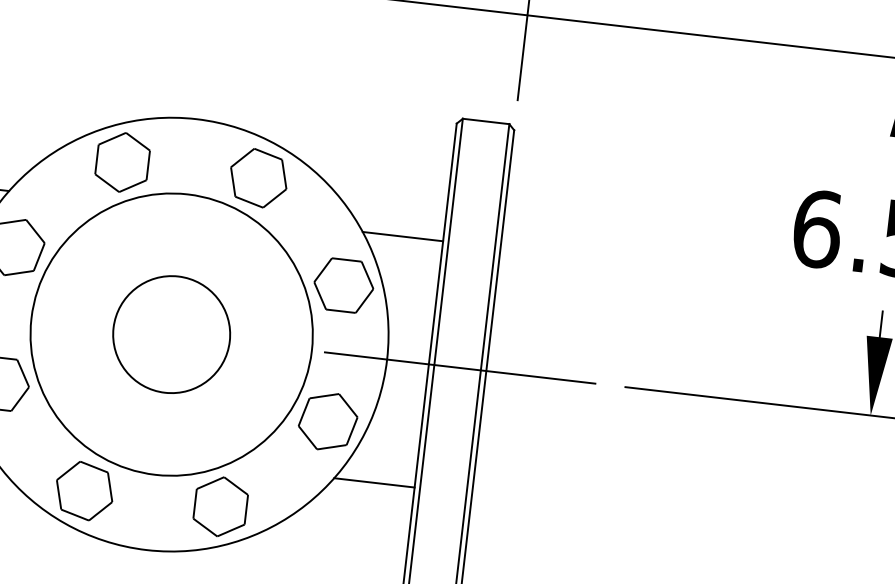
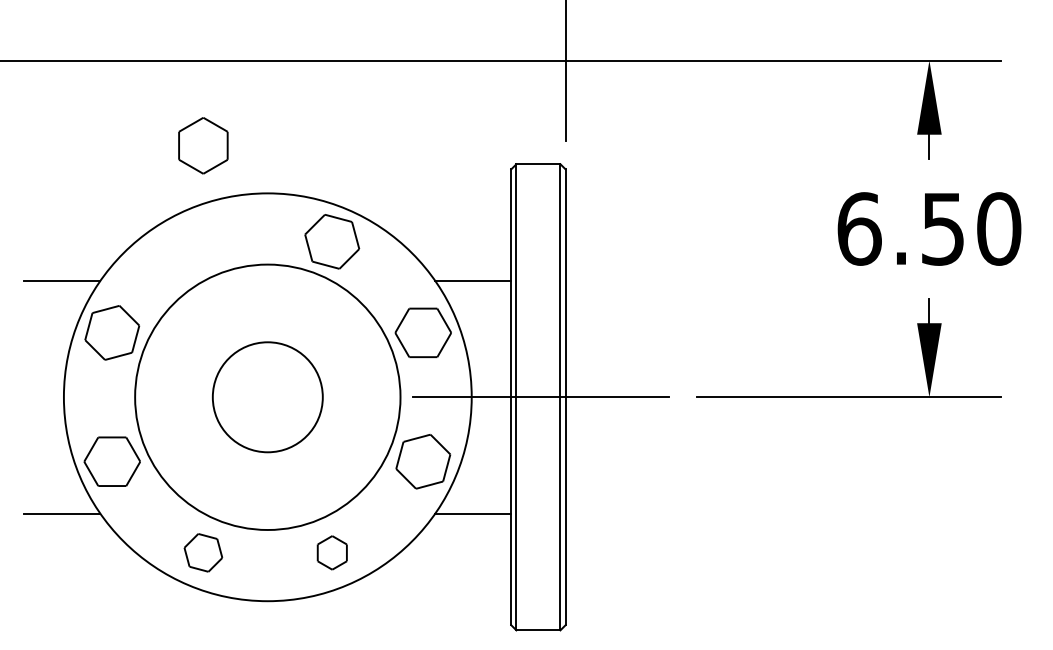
part: (122, 162) -> (203, 145), moved
part: (84, 490) -> (203, 552), size x0.7
part: (221, 506) -> (332, 552), size x0.6

